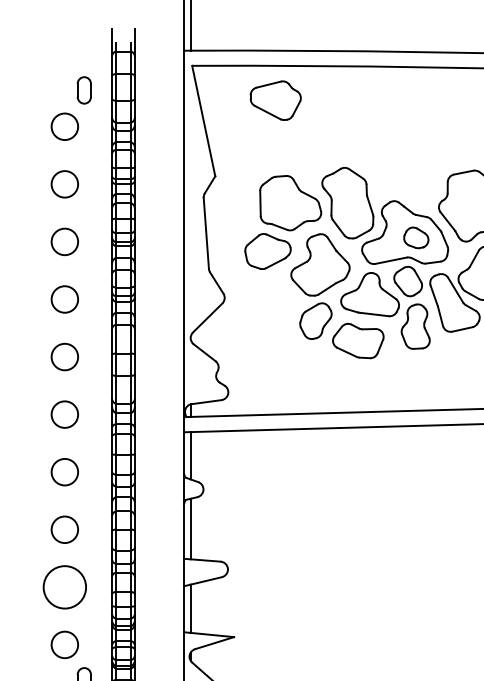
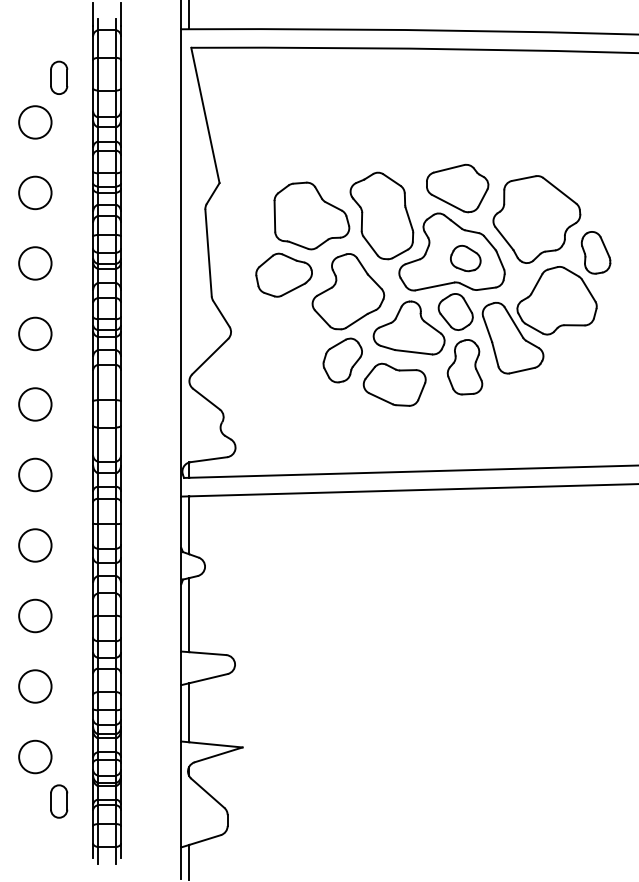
part: (275, 100) -> (457, 188), moved
circle: (65, 587) -> (35, 686), size x0.62

